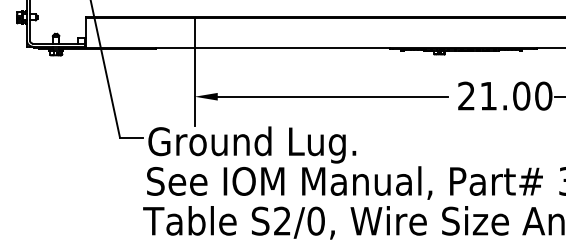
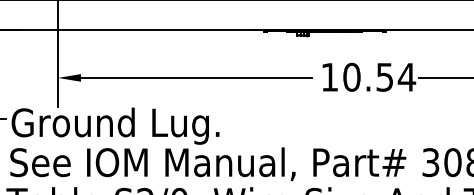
text: (505, 95) -> (368, 76), 21.00 -> 10.54

